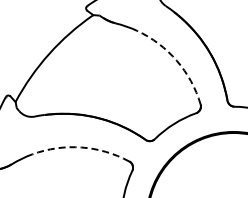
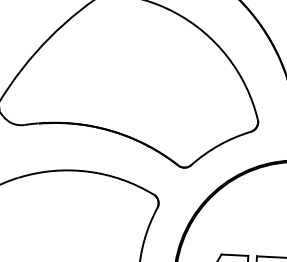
arc: (176, 60) -> (227, 56), dashed -> solid
arc: (81, 147) -> (87, 171), dashed -> solid

